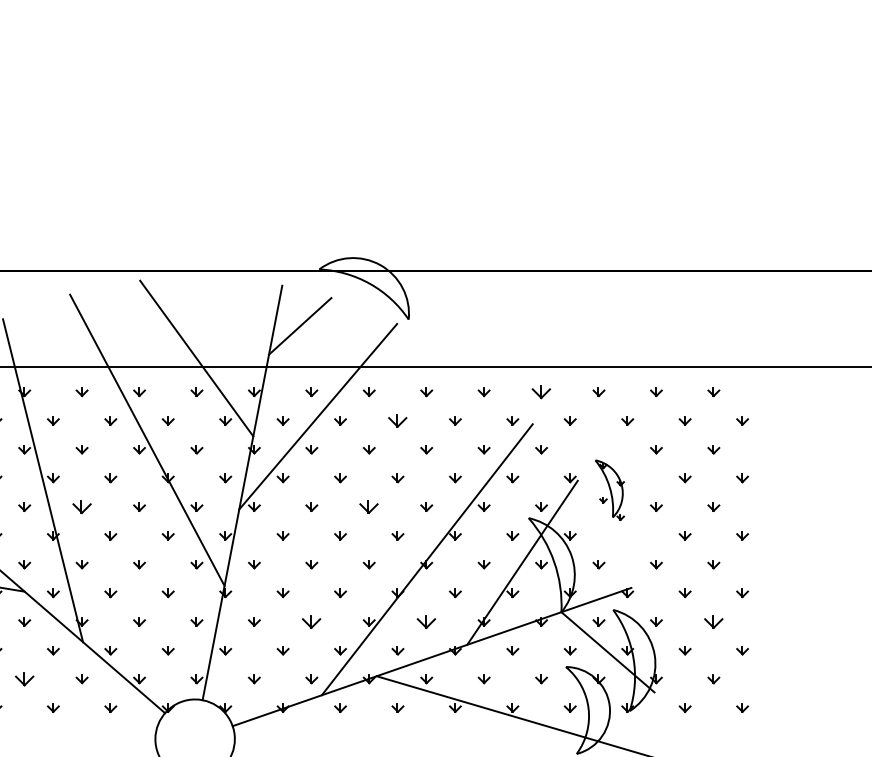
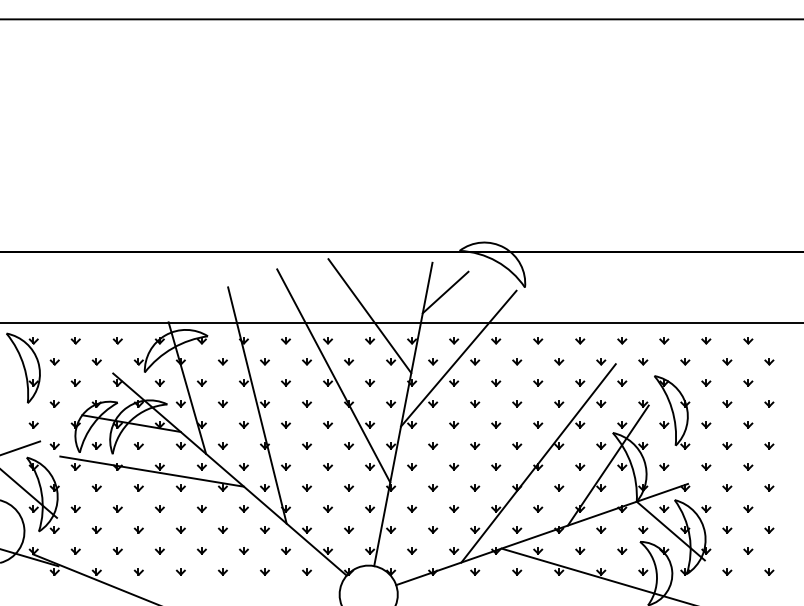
part: (541, 391) -> (622, 340), size x0.62
part: (398, 420) -> (517, 361), size x0.62
part: (610, 490) -> (672, 412), size x1.67
part: (81, 506) -> (285, 424), size x0.62
part: (369, 506) -> (496, 424), size x0.62
part: (312, 621) -> (454, 508), size x0.62
part: (427, 621) -> (538, 508), size x0.62
part: (714, 621) -> (748, 508), size x0.62
part: (24, 678) -> (243, 550), size x0.62

